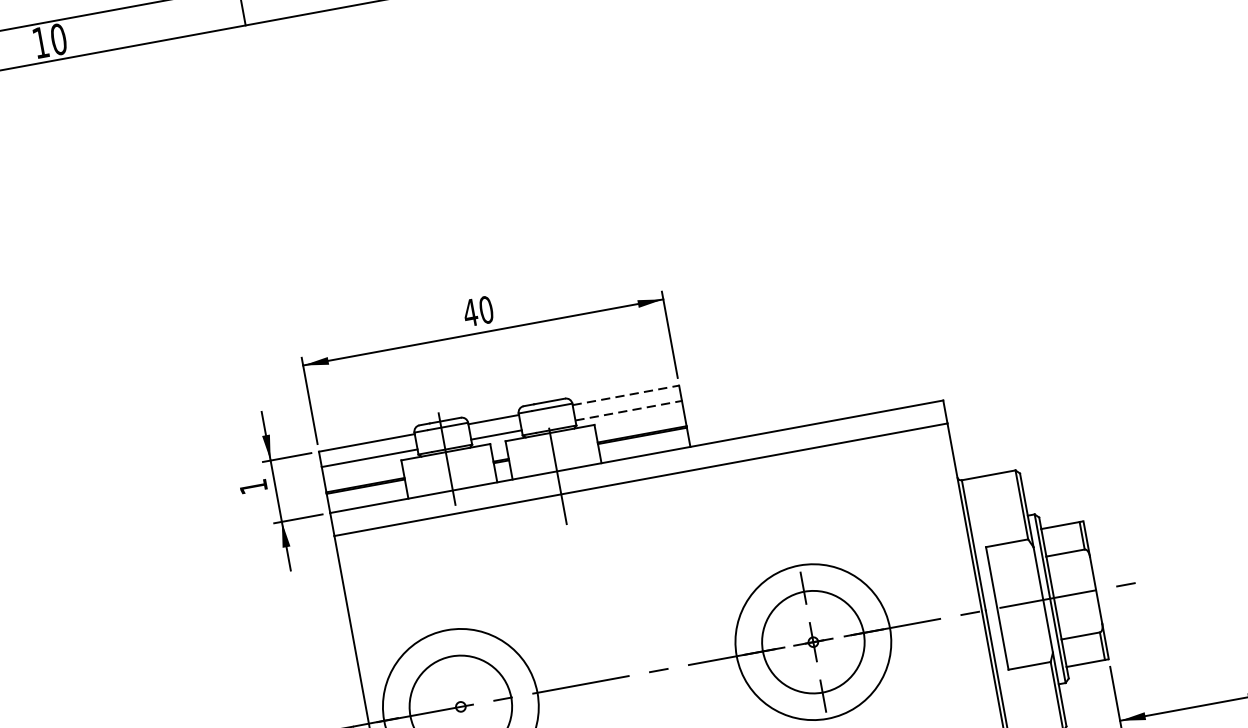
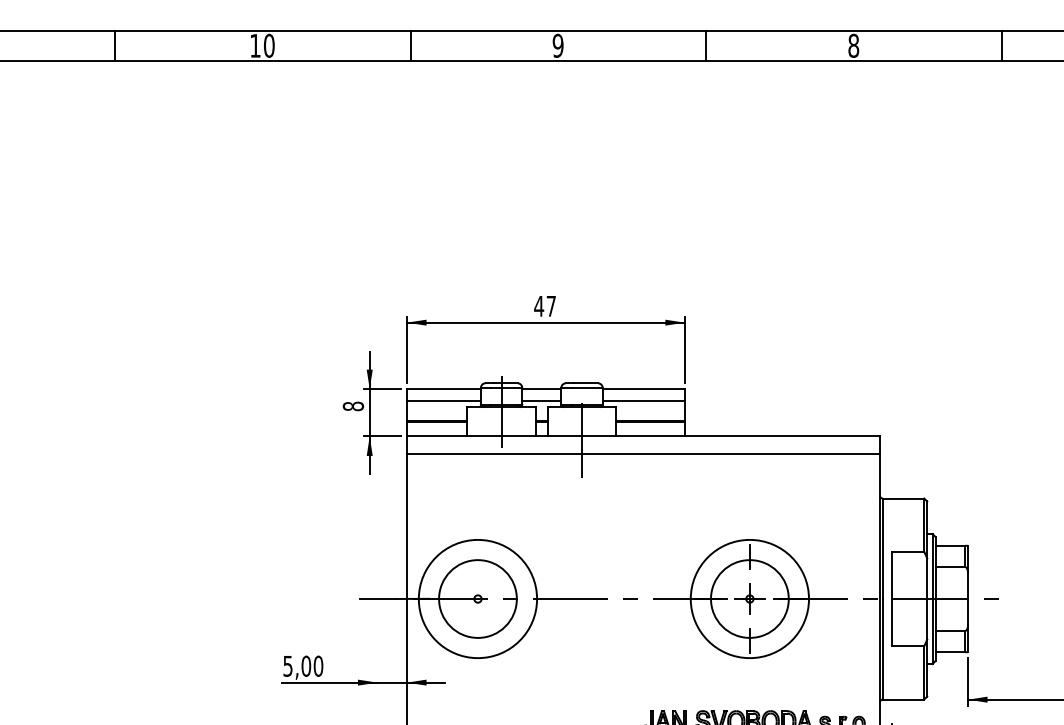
text: (486, 308) -> (551, 305), 40 -> 47
line: (626, 395) -> (644, 389), dashed -> solid
line: (629, 411) -> (644, 401), dashed -> solid
text: (253, 486) -> (353, 406), 1 -> 8

